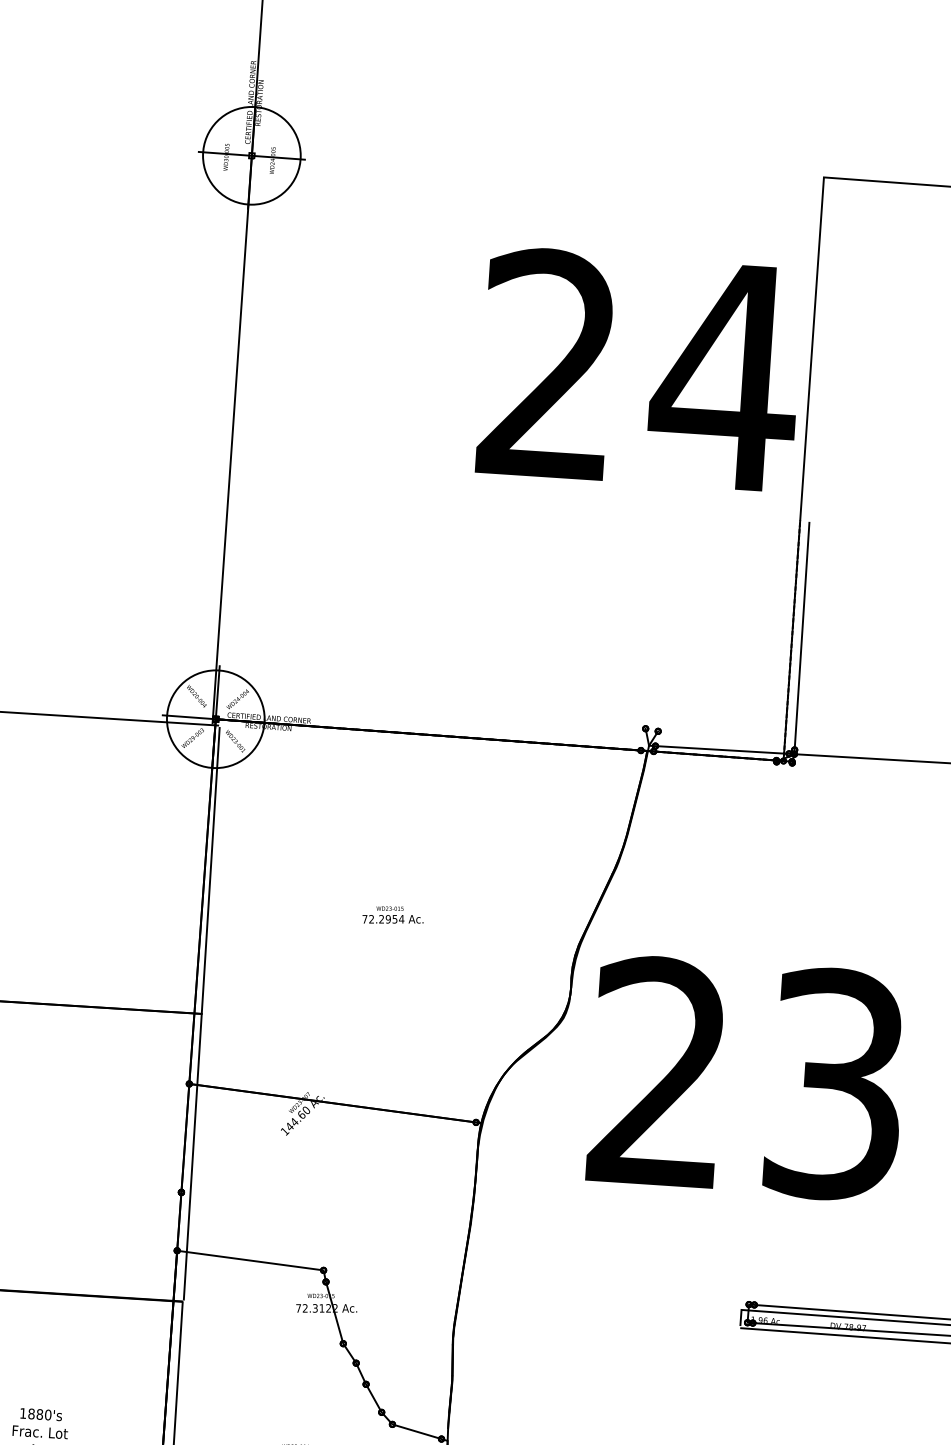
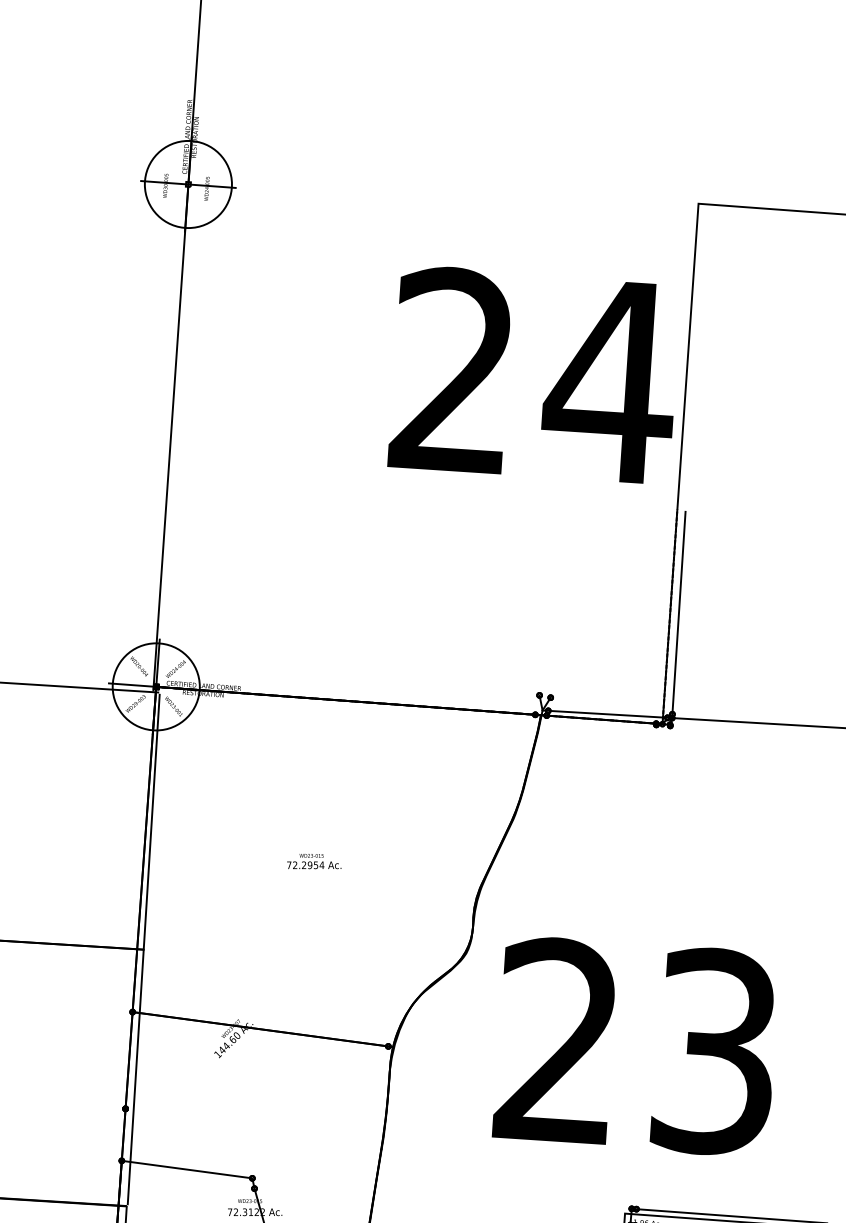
text: (743, 1078) -> (633, 1046), moved

